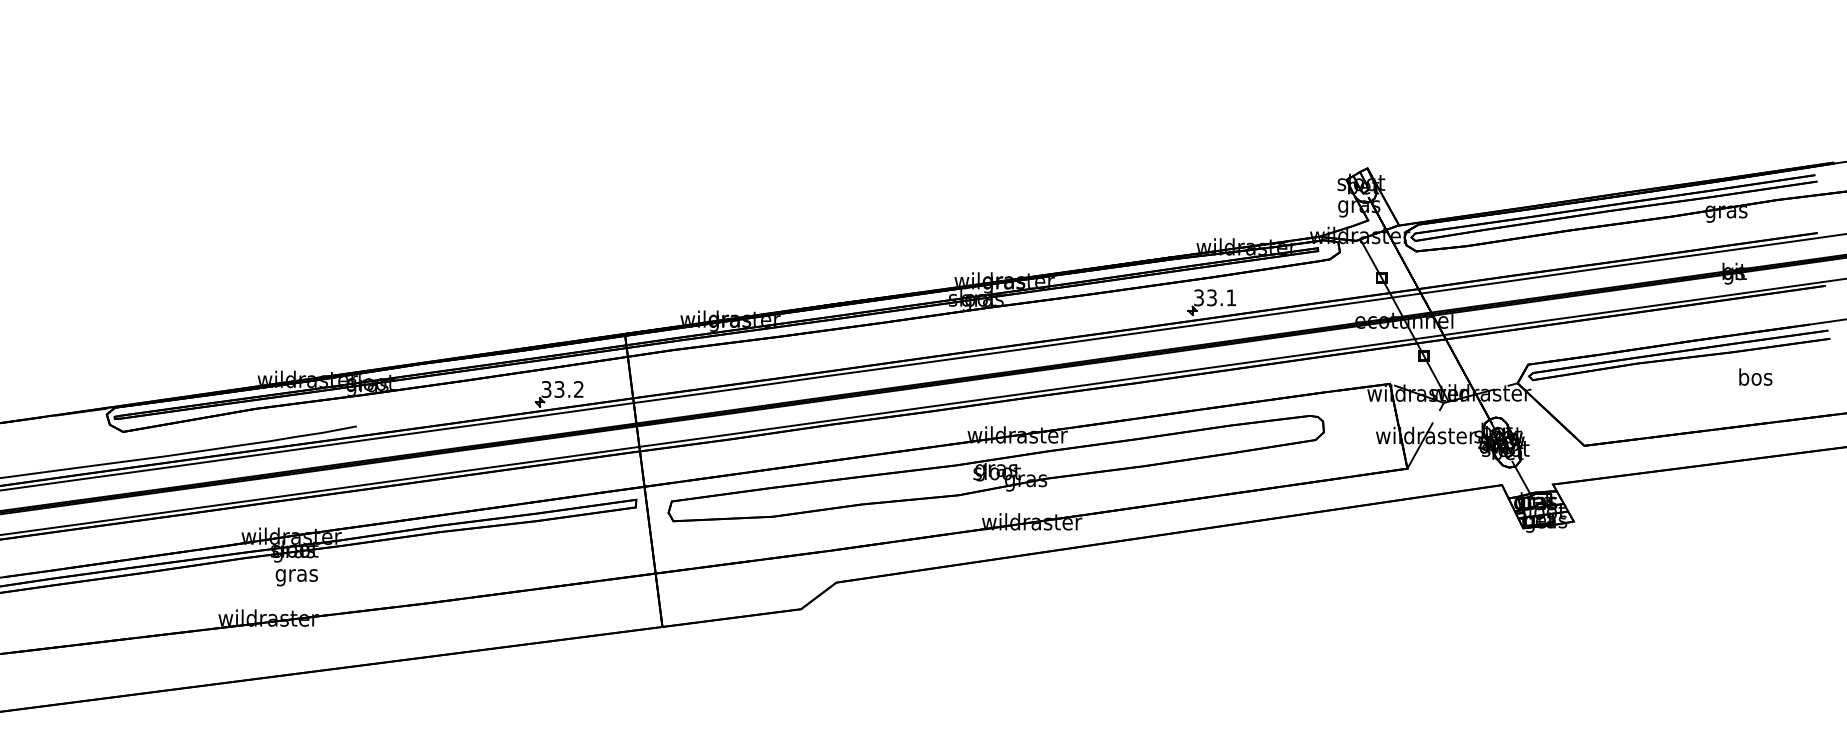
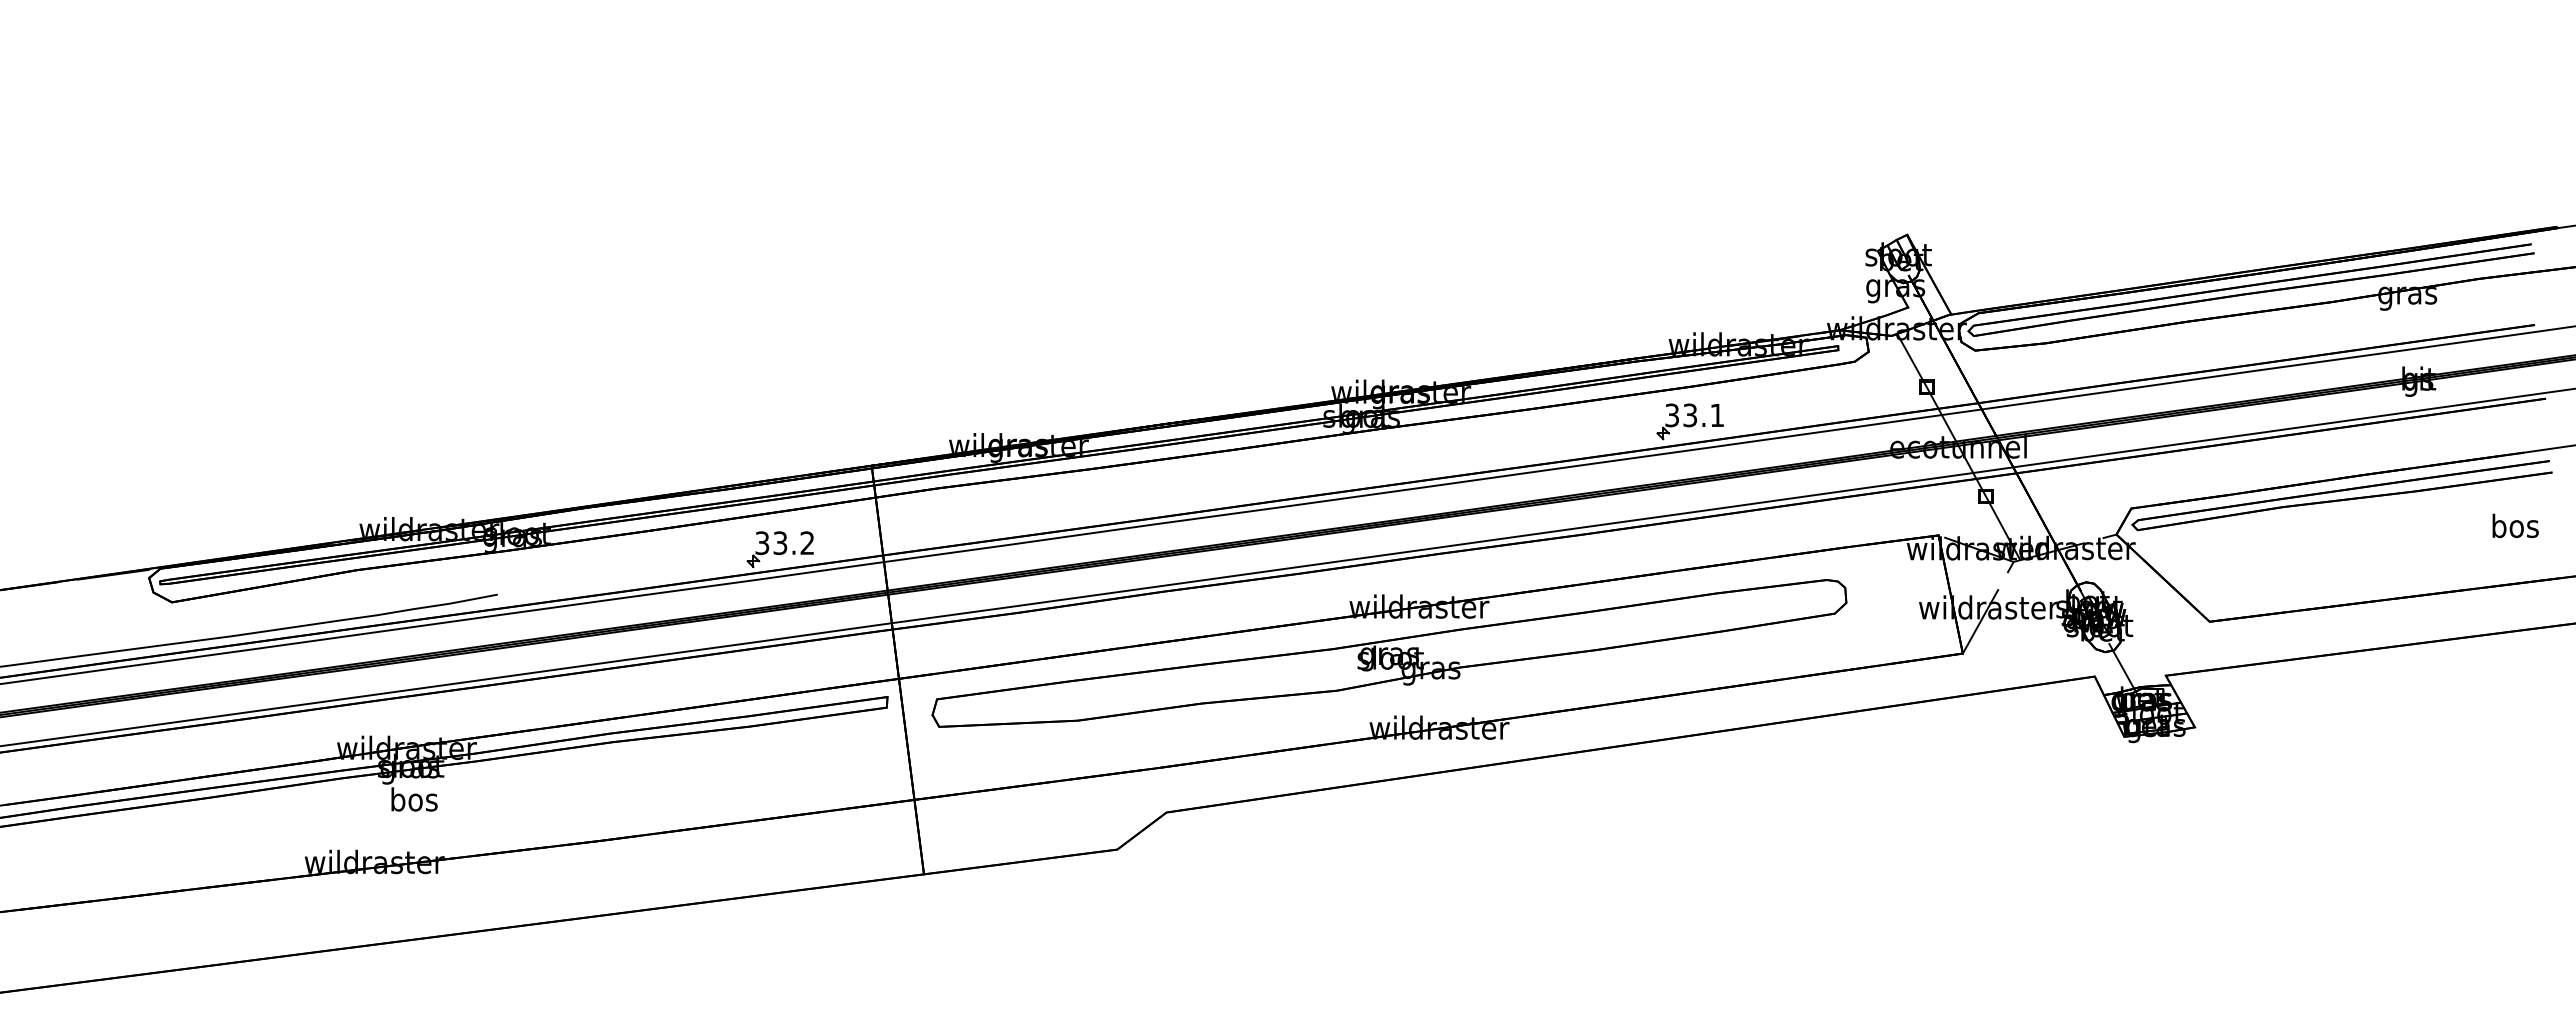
text: (1755, 376) -> (2515, 525), moved
text: (296, 575) -> (413, 802), gras -> bos

